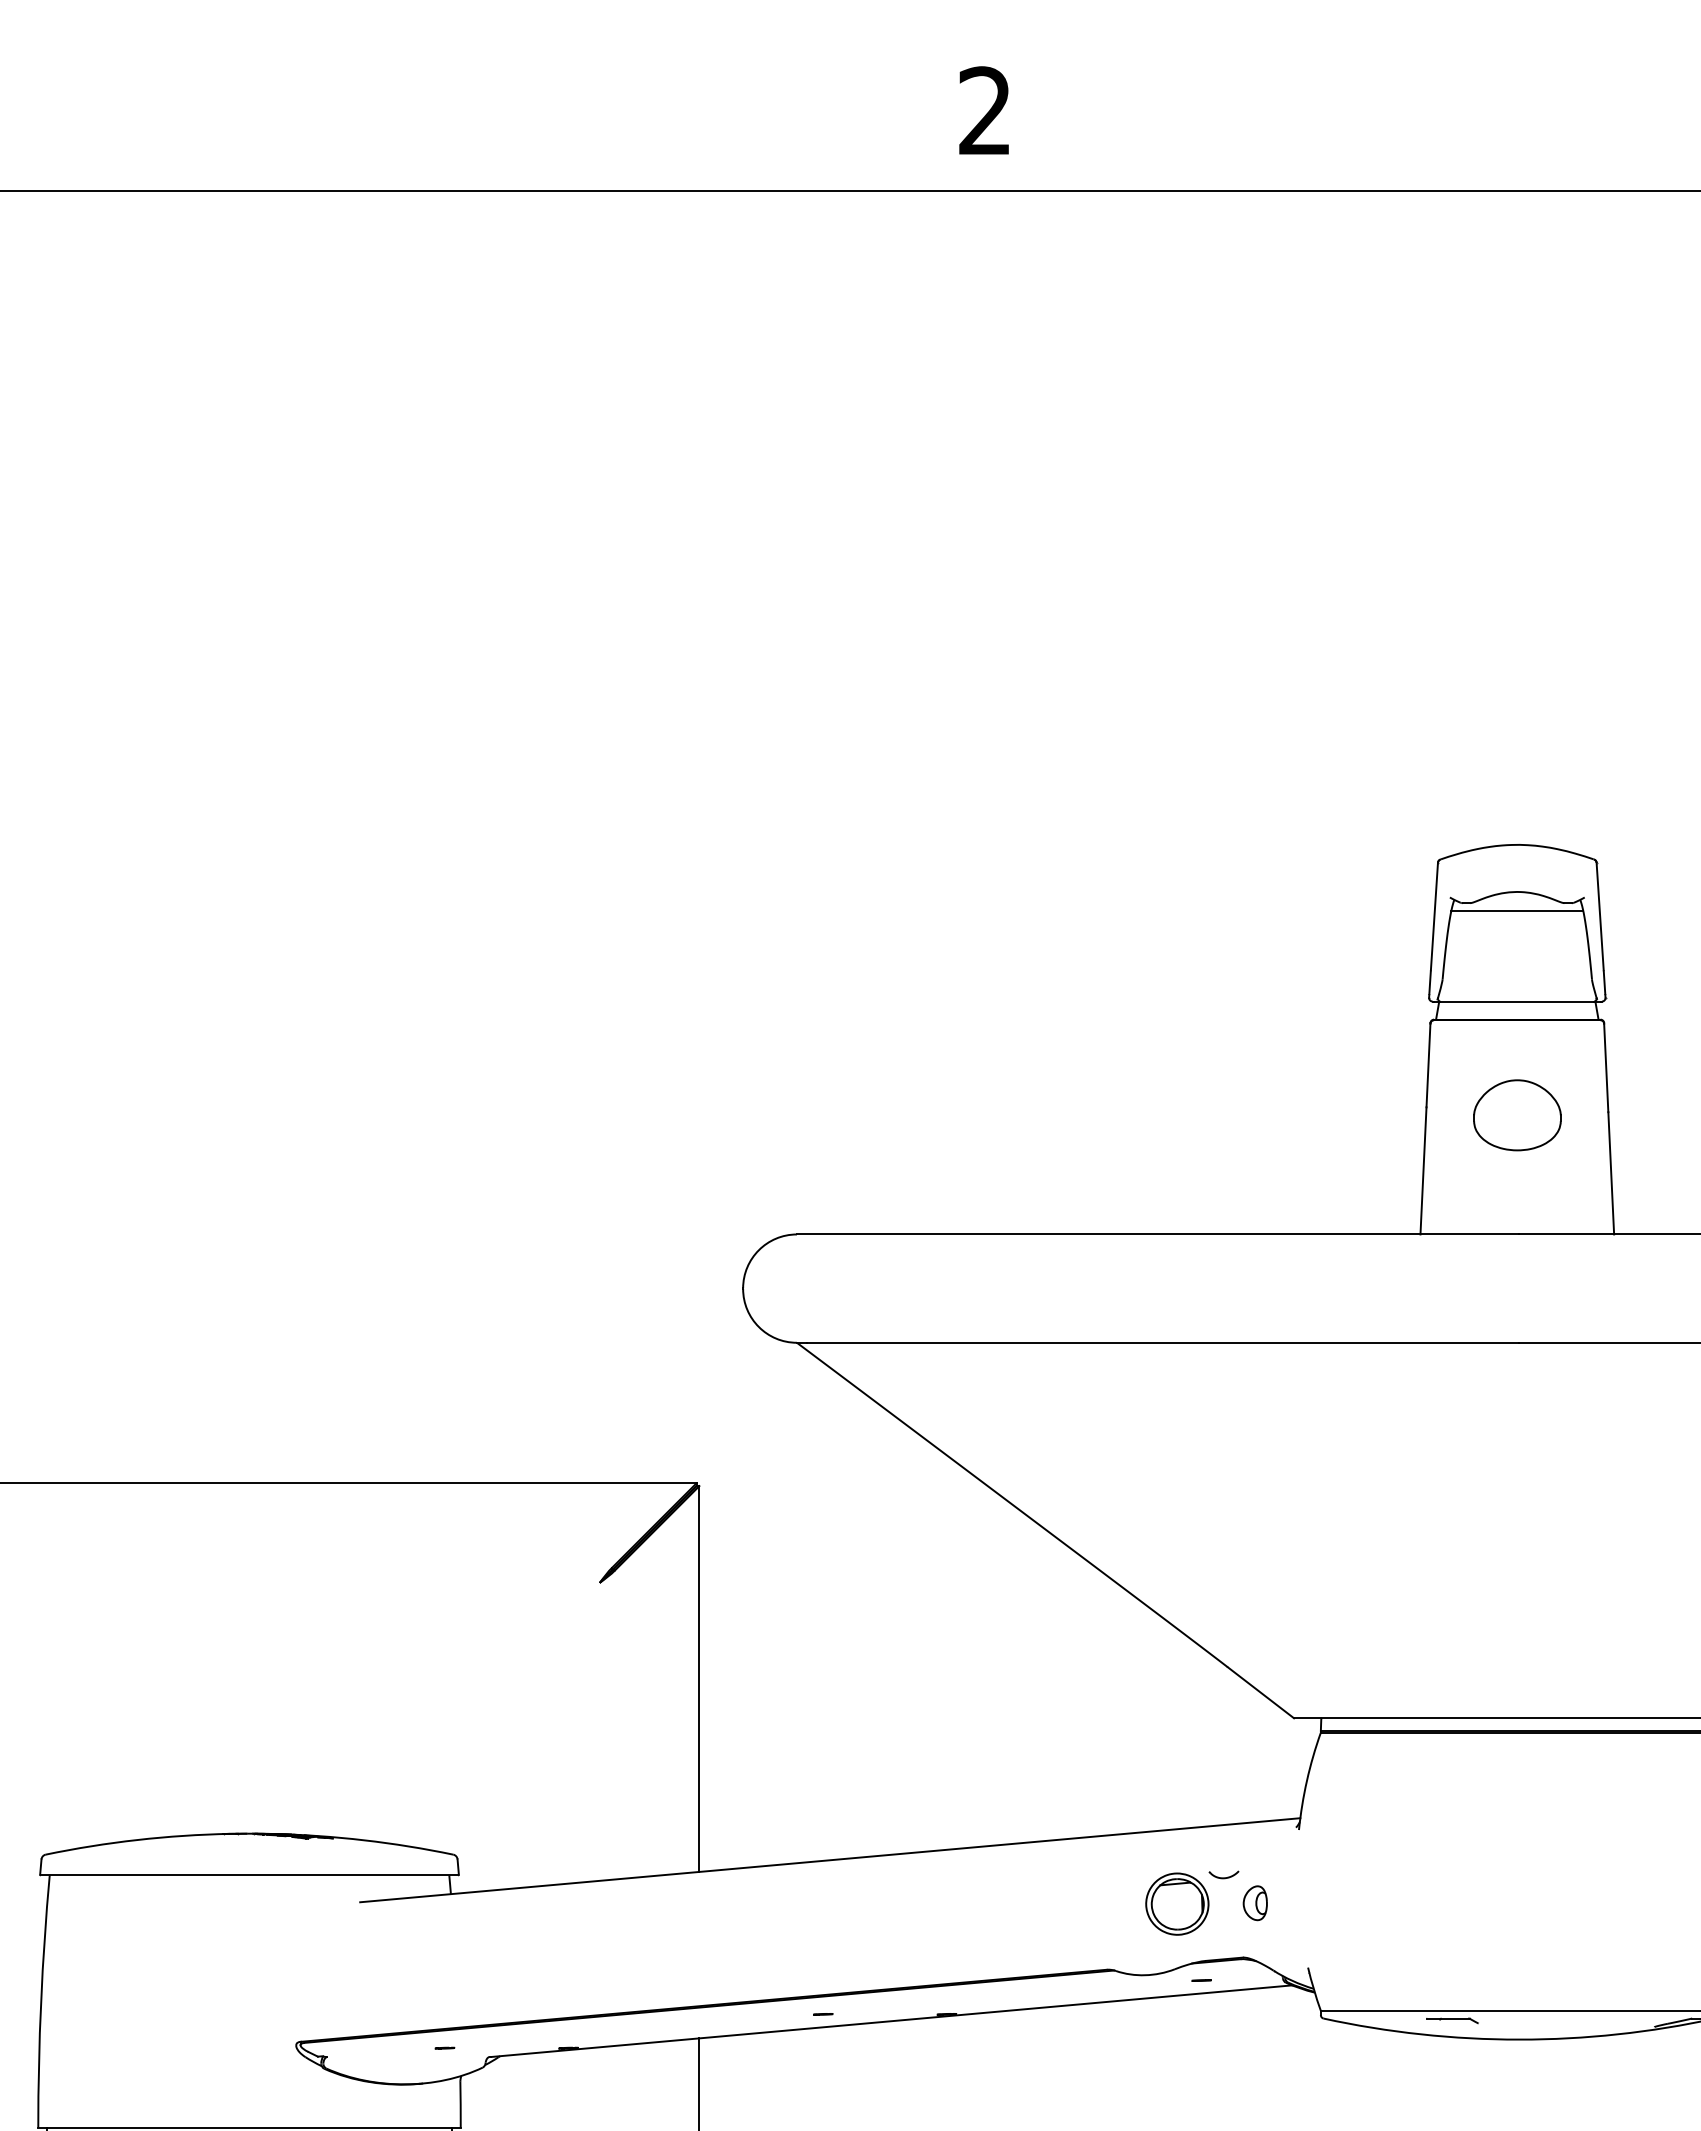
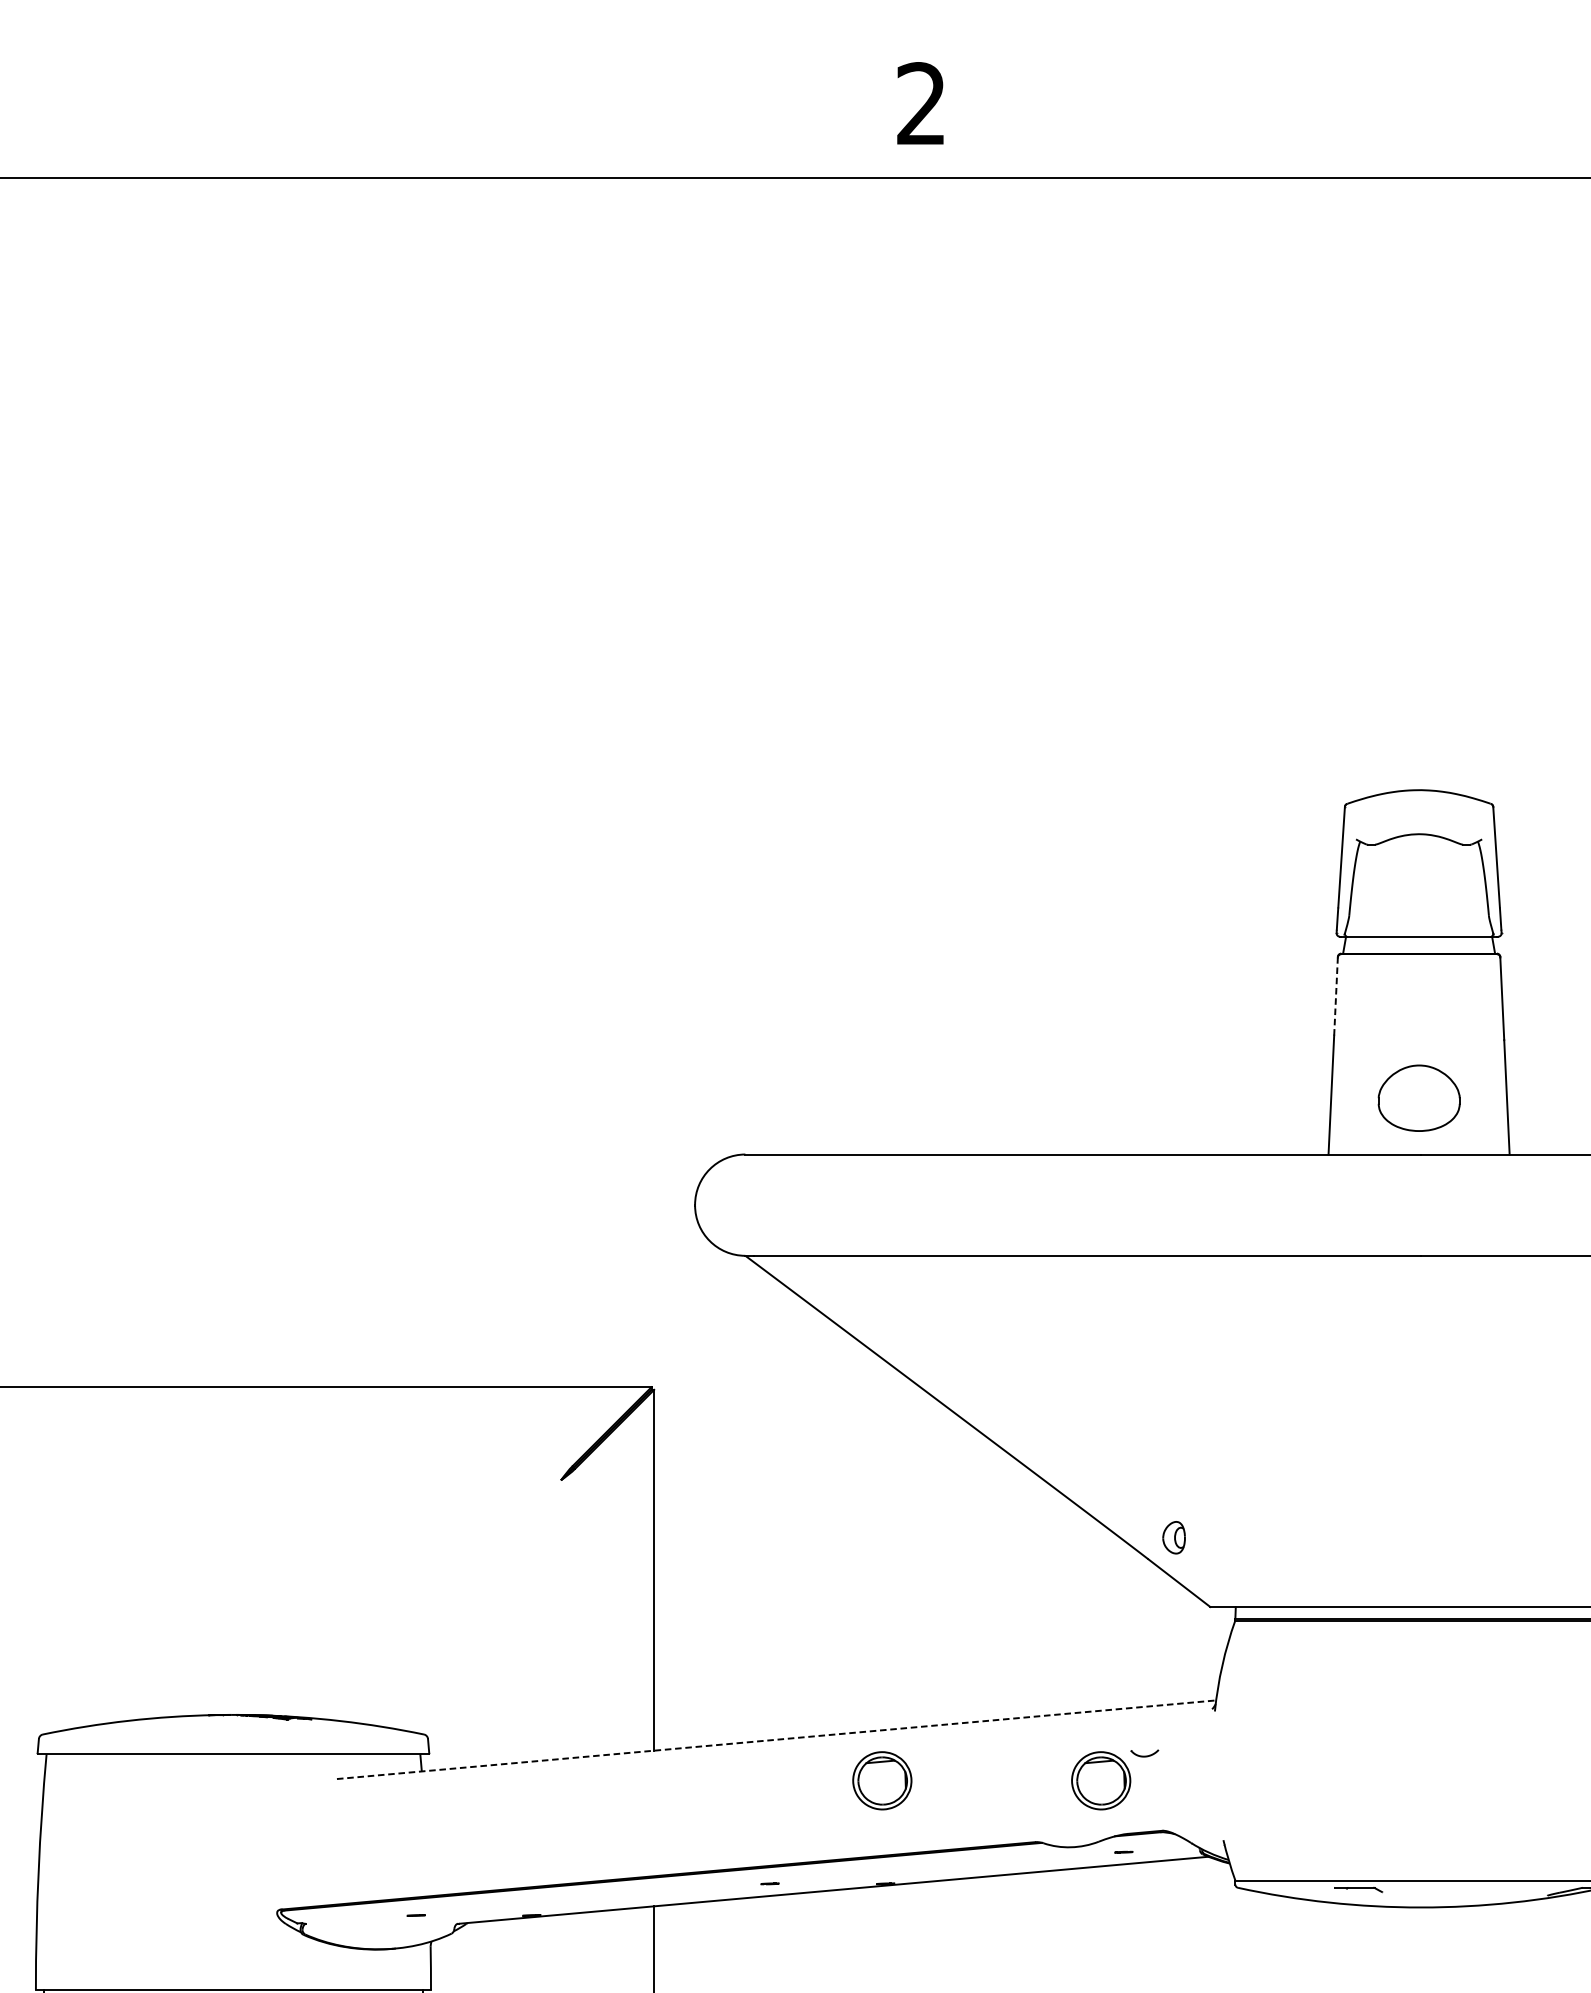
line: (1517, 911) -> (1419, 852), removed
line: (1428, 1065) -> (1336, 996), solid -> dashed
part: (1517, 1115) -> (1419, 1098), moved
line: (830, 1860) -> (776, 1739), solid -> dashed
part: (943, 1903) -> (882, 1780), added
part: (1254, 1903) -> (1173, 1537), moved

